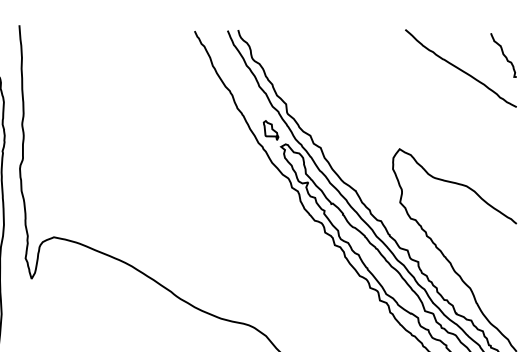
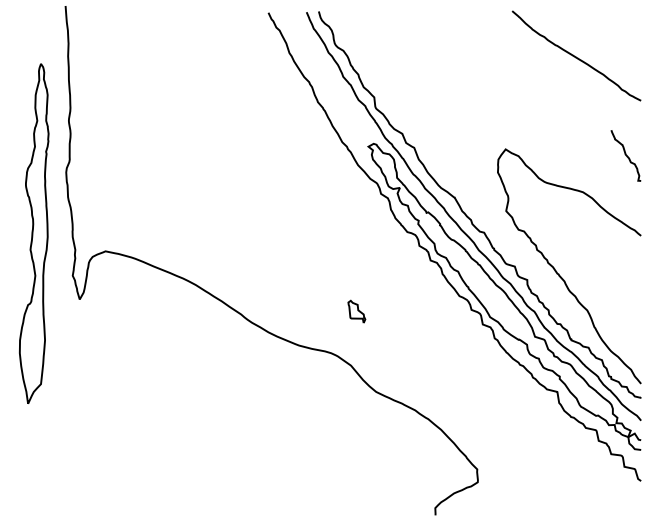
curve: (503, 55) -> (625, 155), moved
part: (270, 130) -> (356, 311), moved

